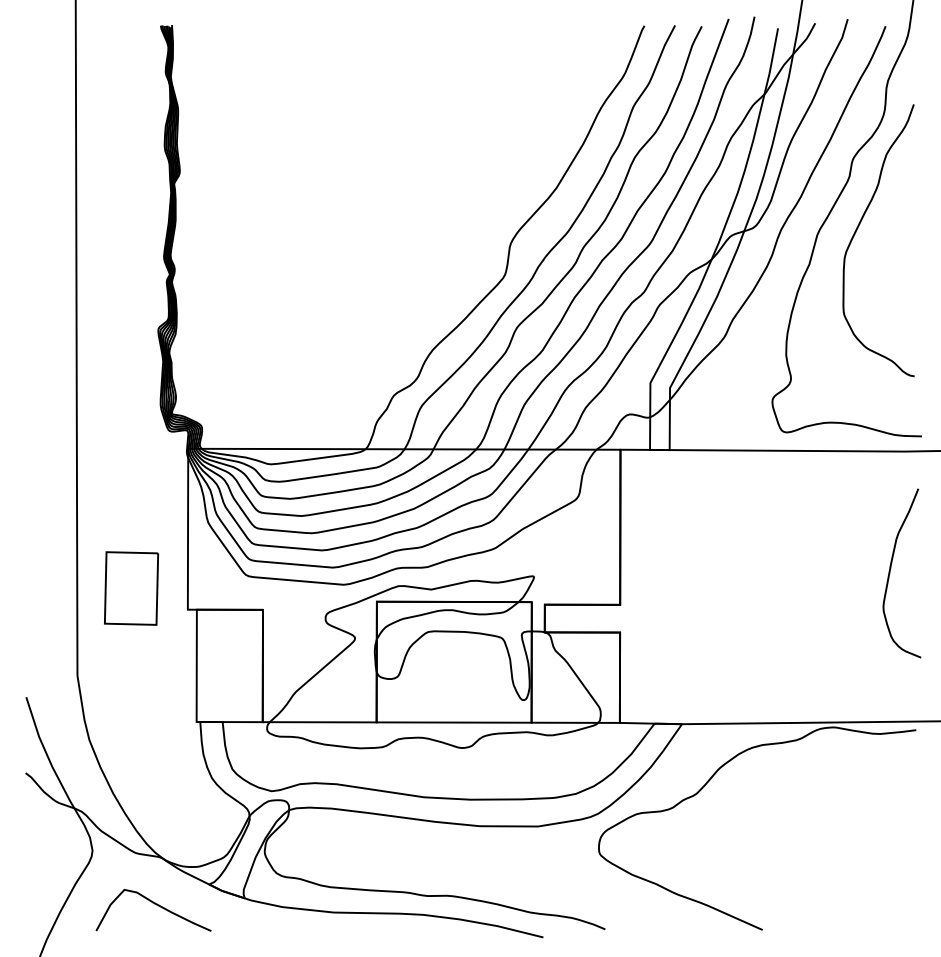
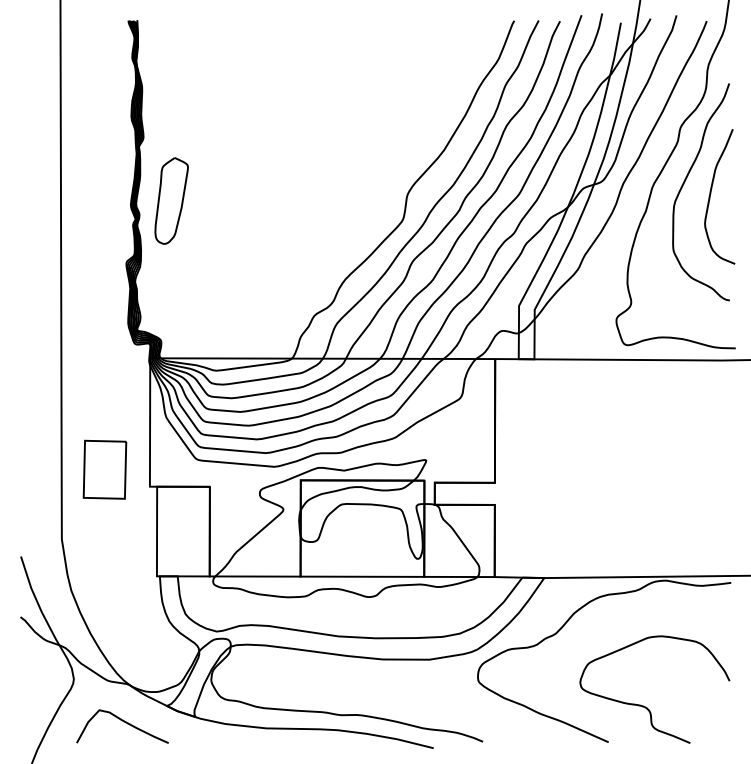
part: (214, 251) -> (171, 200), added
curve: (891, 569) -> (711, 193), moved
curve: (808, 885) -> (645, 706), added

